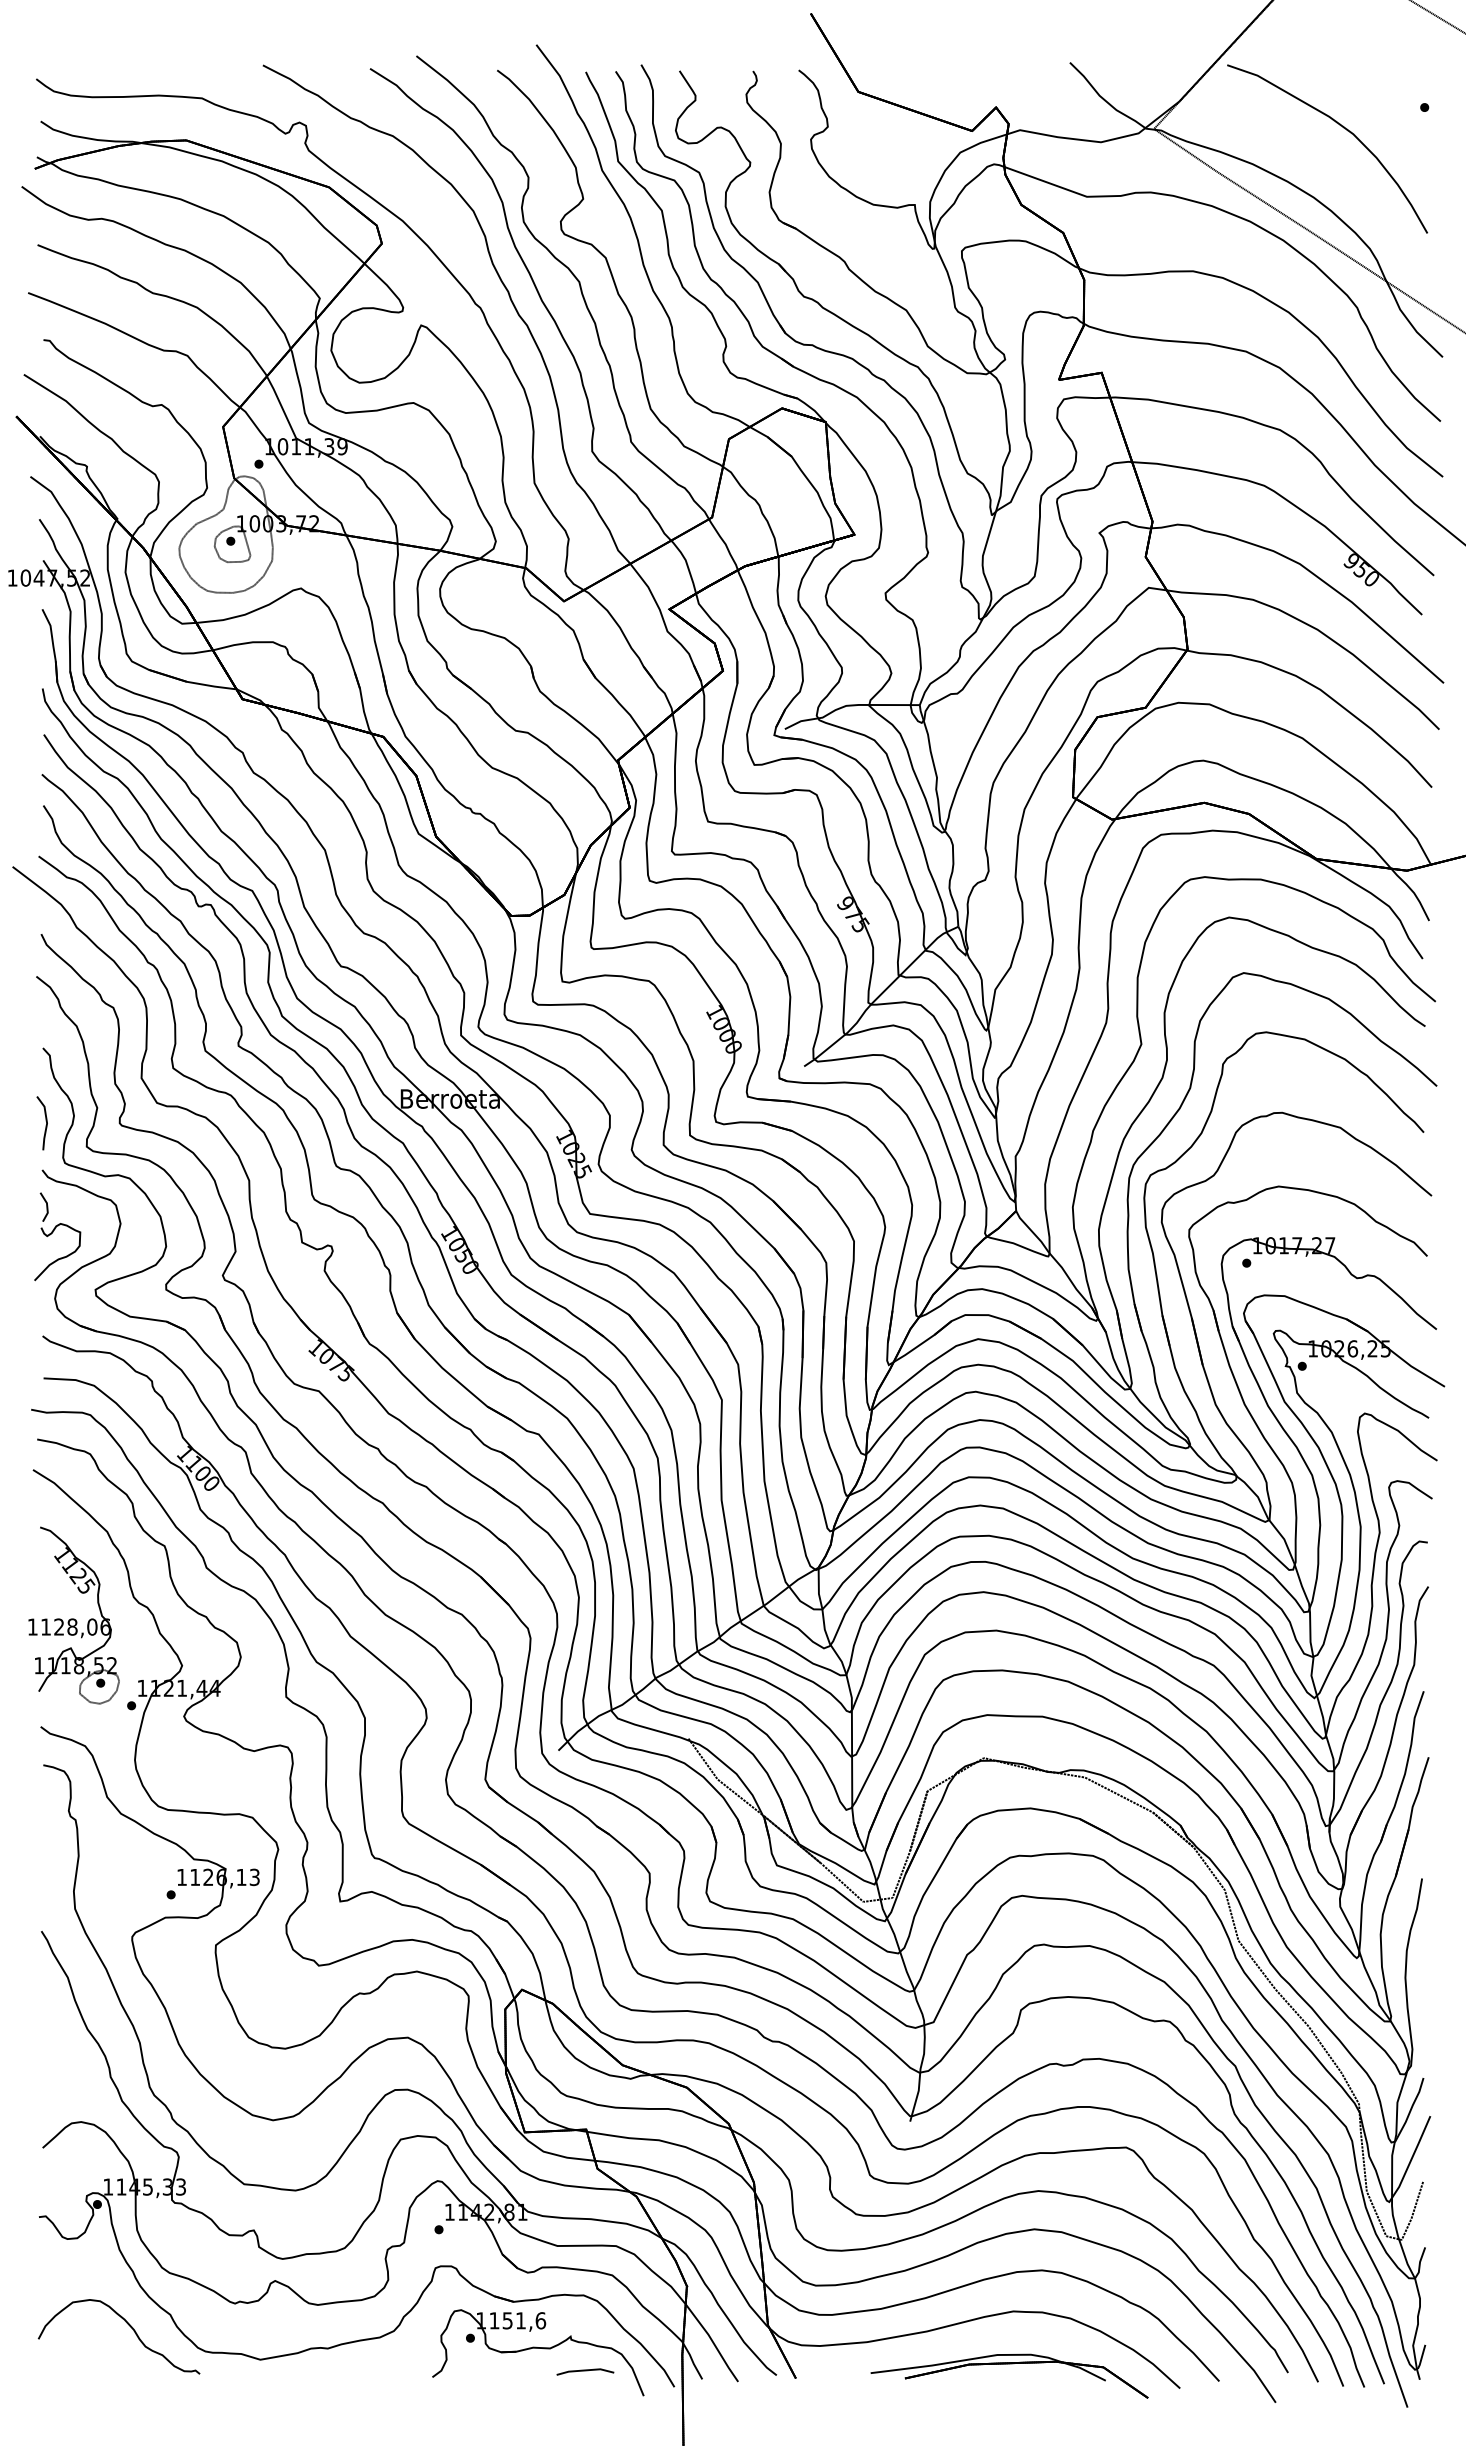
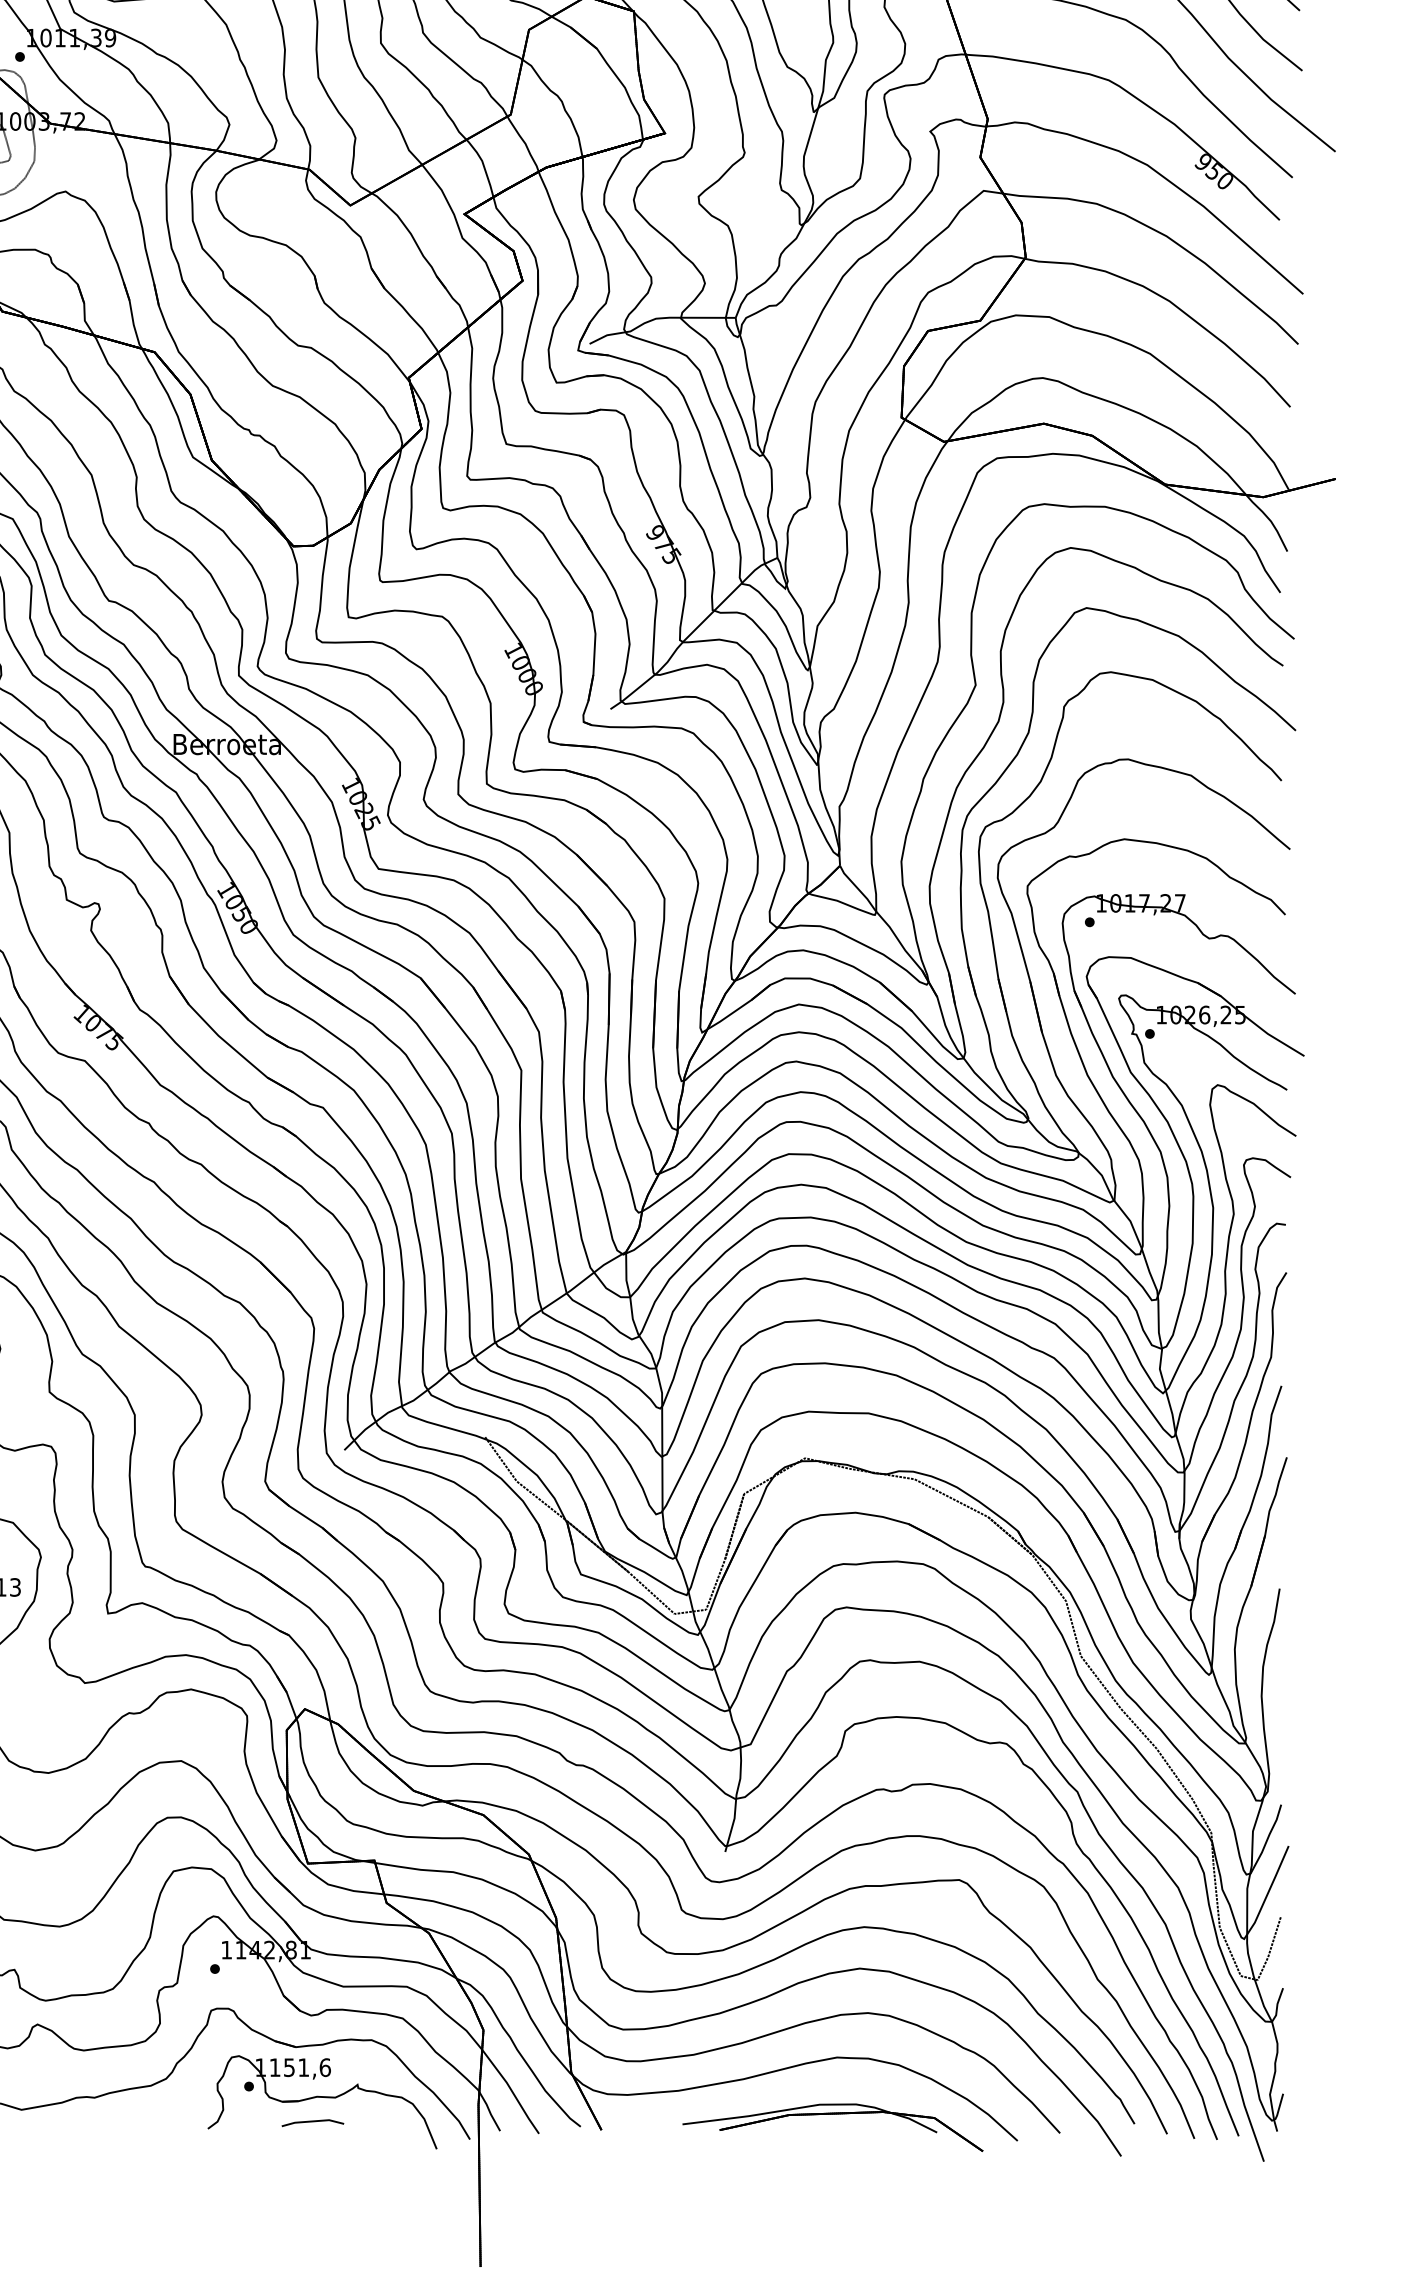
part: (585, 2371) -> (313, 2122), moved

